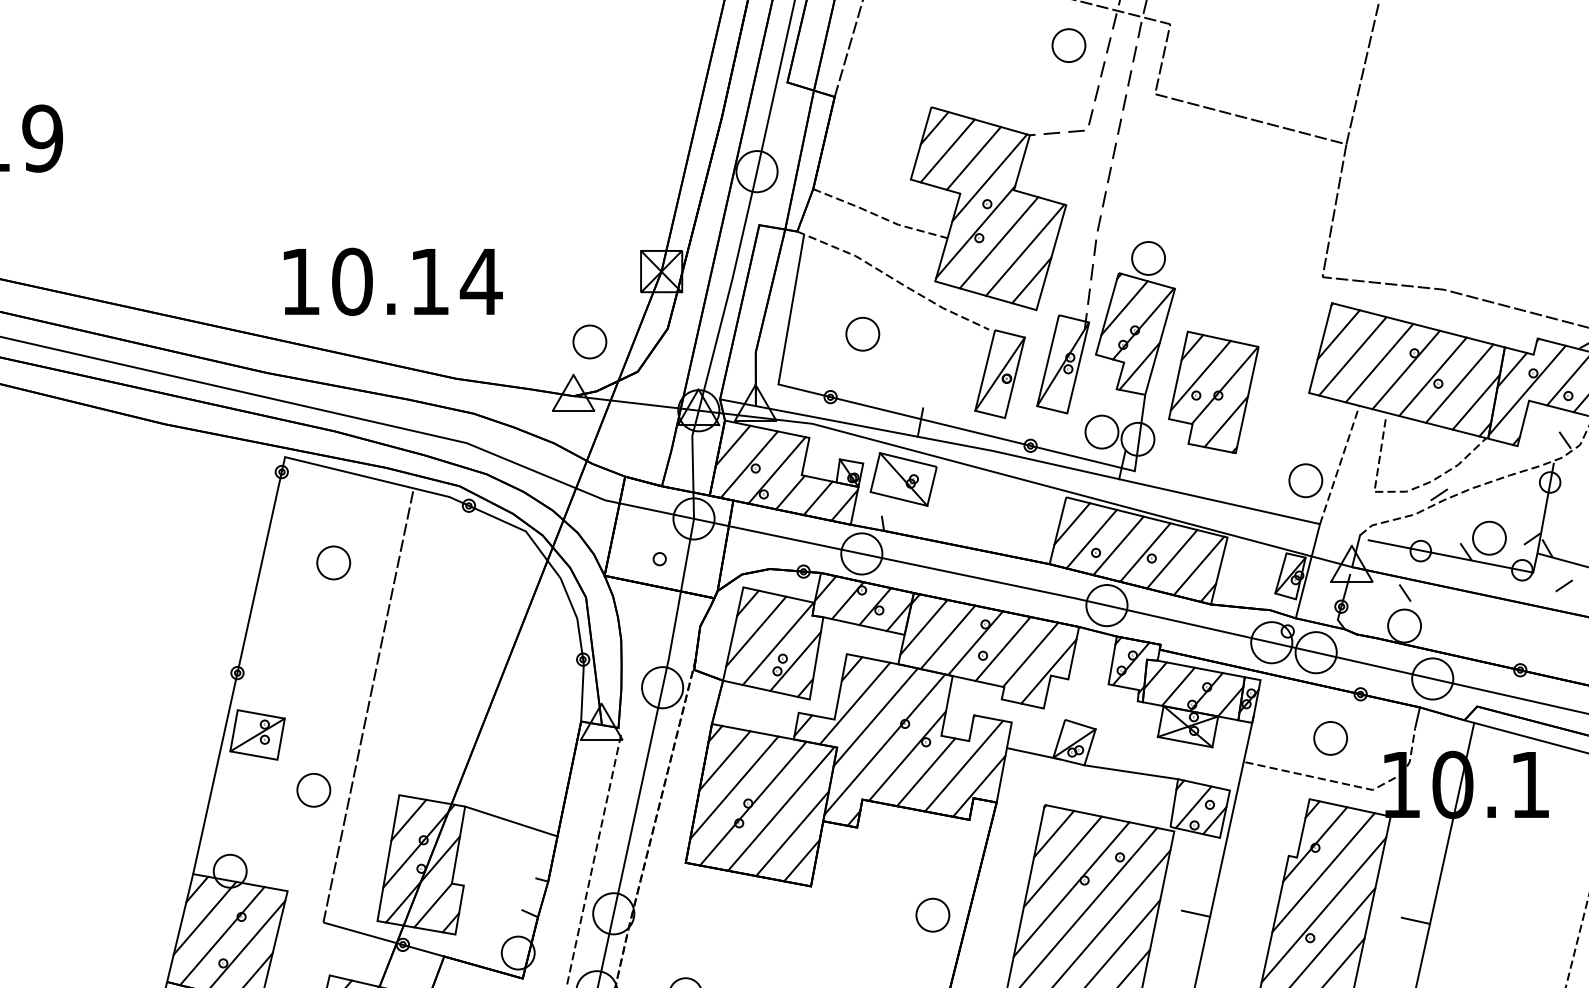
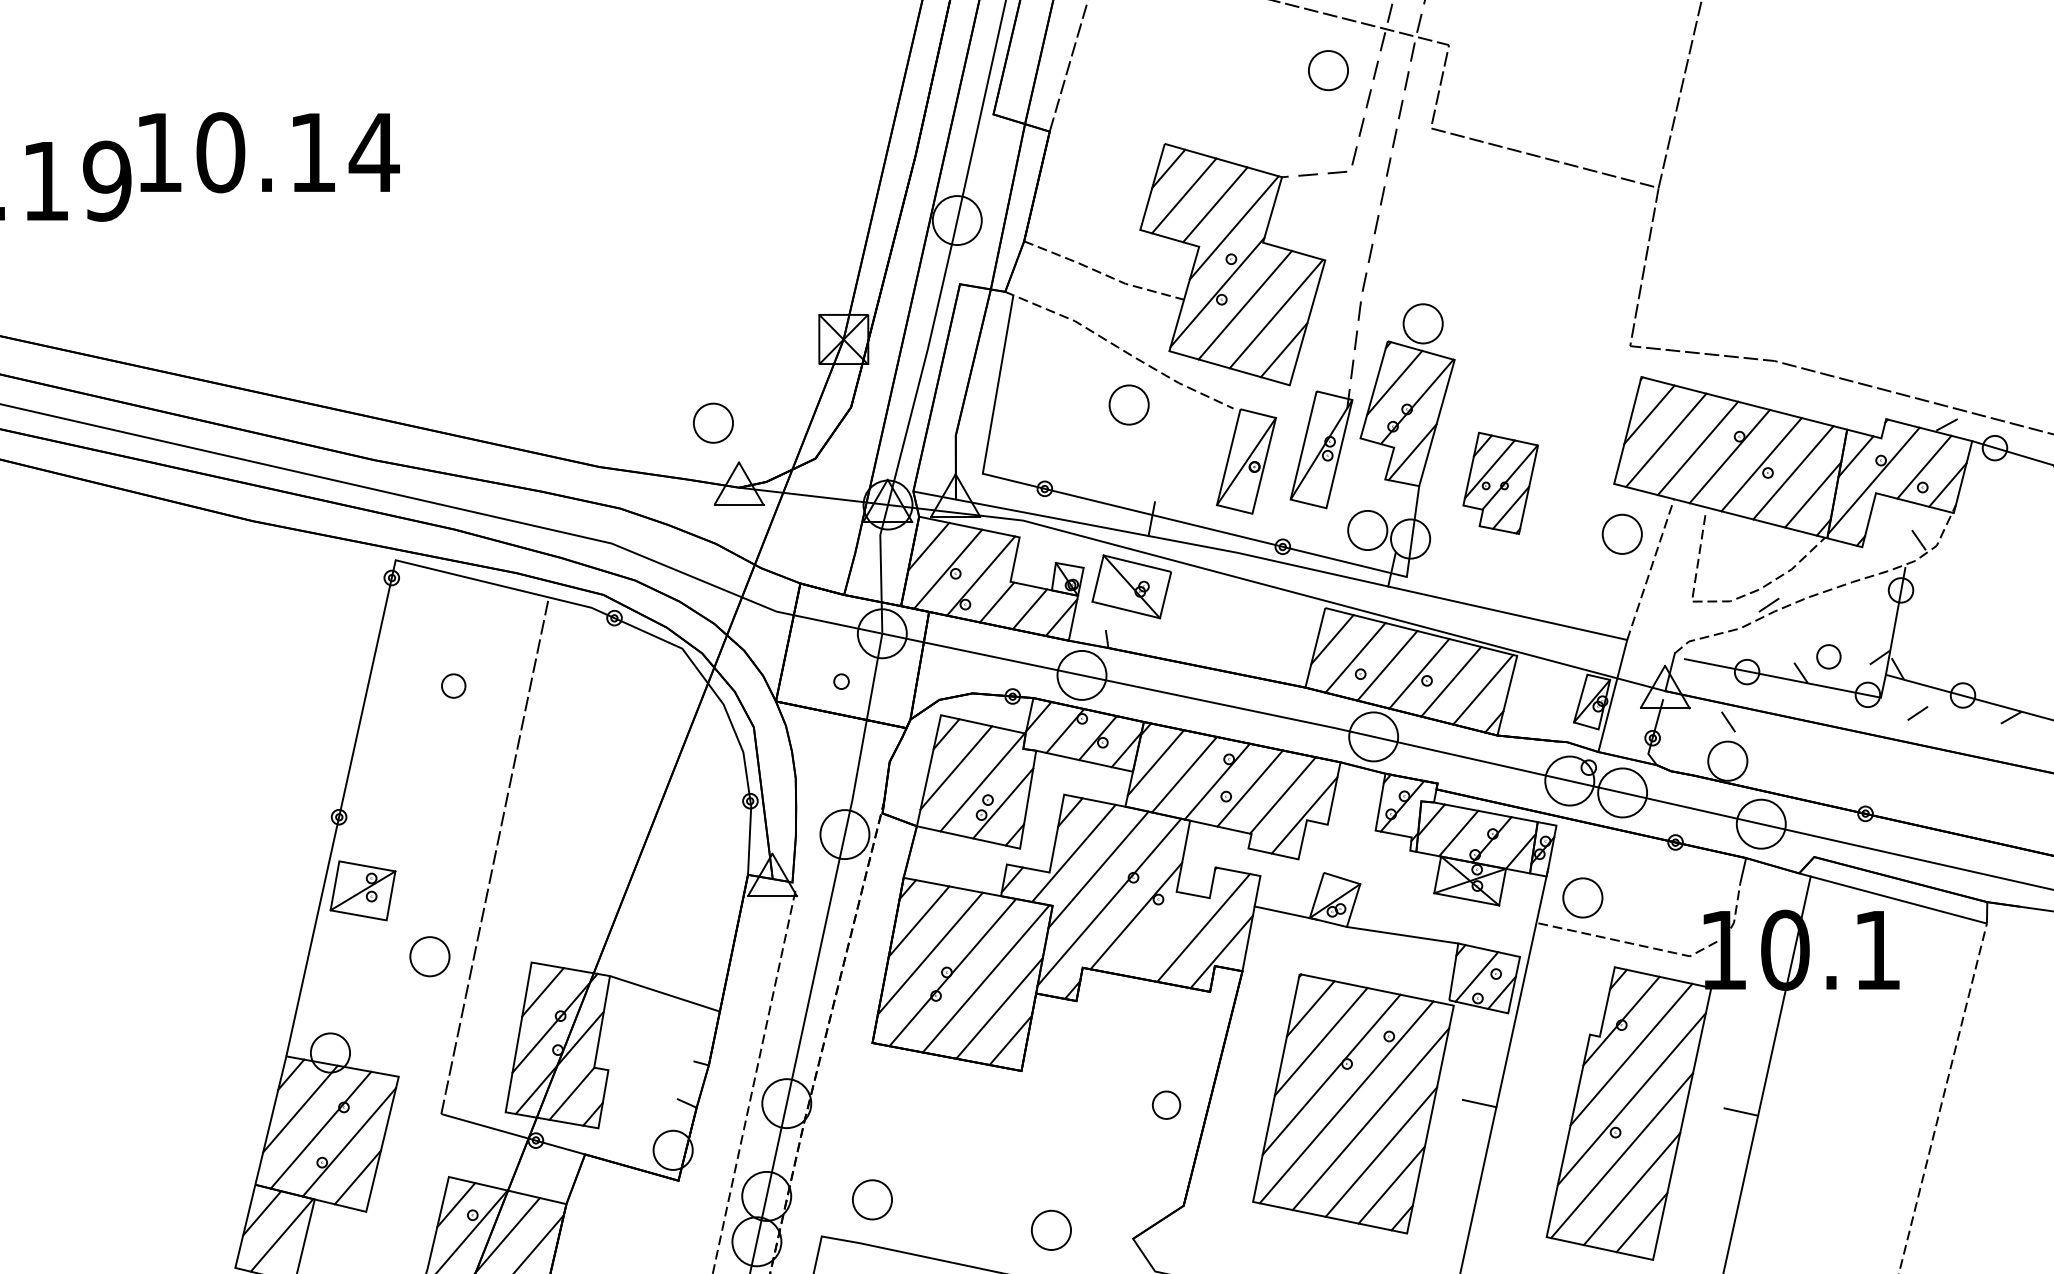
text: (393, 281) -> (269, 152), moved
part: (862, 333) -> (1128, 404), moved
part: (589, 341) -> (713, 422), moved
part: (1213, 392) -> (1500, 483), size x0.7
part: (1305, 480) -> (1621, 533), moved
part: (1489, 538) -> (1828, 656), size x0.6
part: (333, 562) -> (453, 685), size x0.6
part: (1330, 738) -> (1582, 897), moved
line: (926, 772) -> (1158, 935), removed
part: (932, 914) -> (1166, 1104), size x0.7

